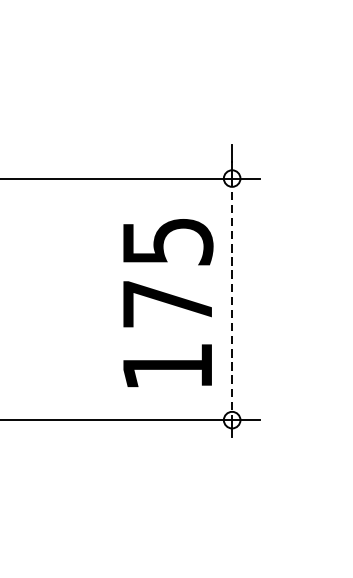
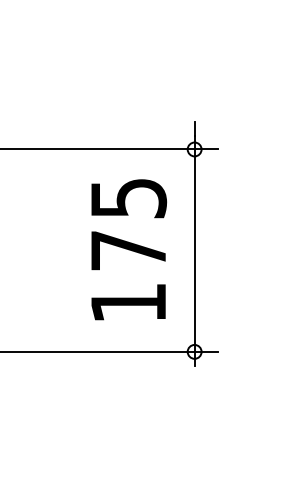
line: (231, 300) -> (194, 251), dashed -> solid
text: (168, 302) -> (129, 249), moved

